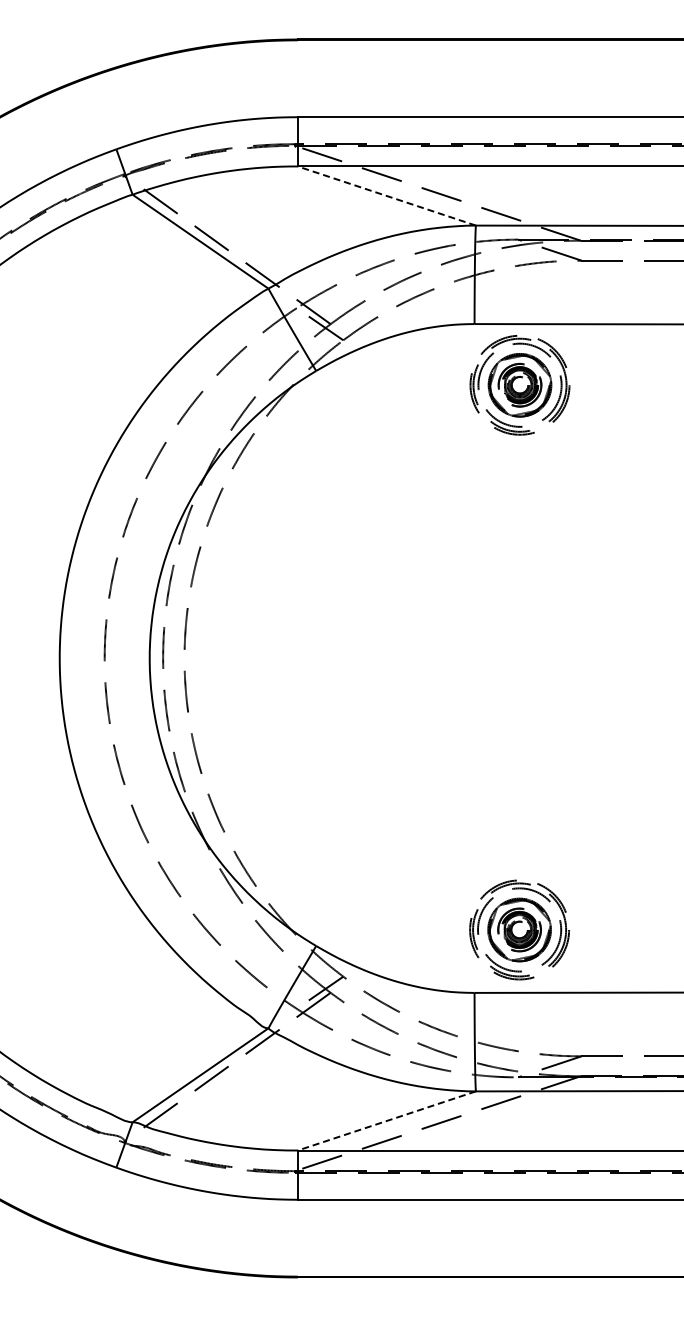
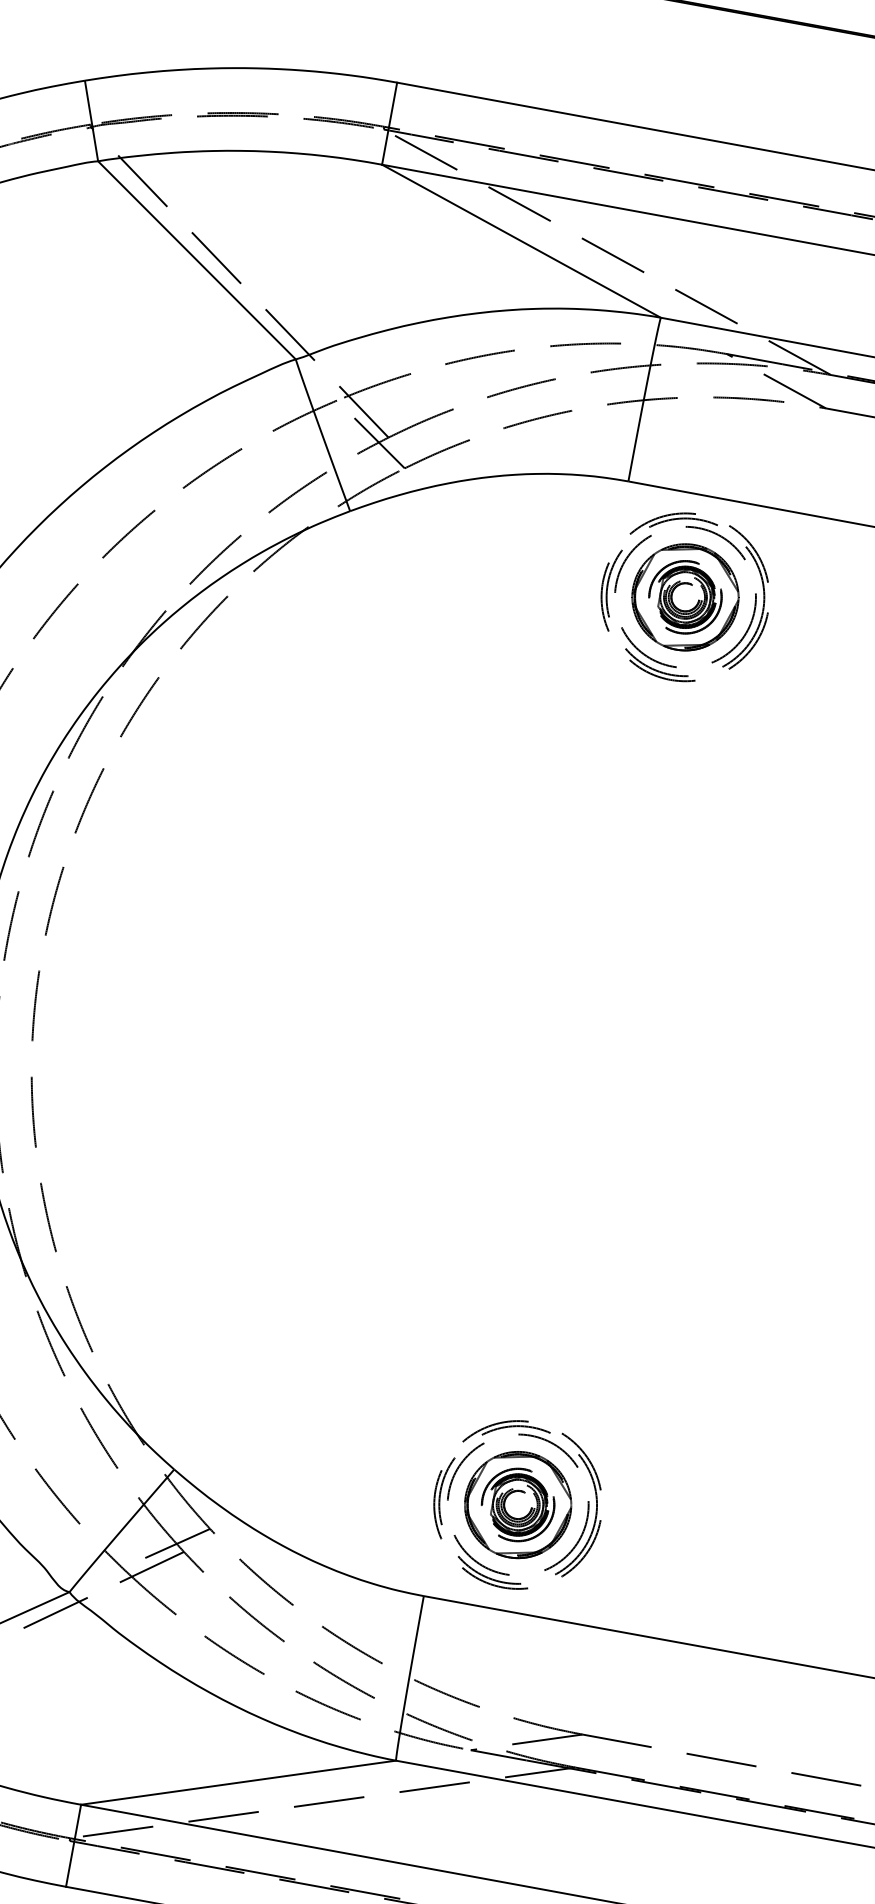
line: (386, 196) -> (520, 241), dashed -> solid
line: (386, 1120) -> (238, 1781), dashed -> solid

